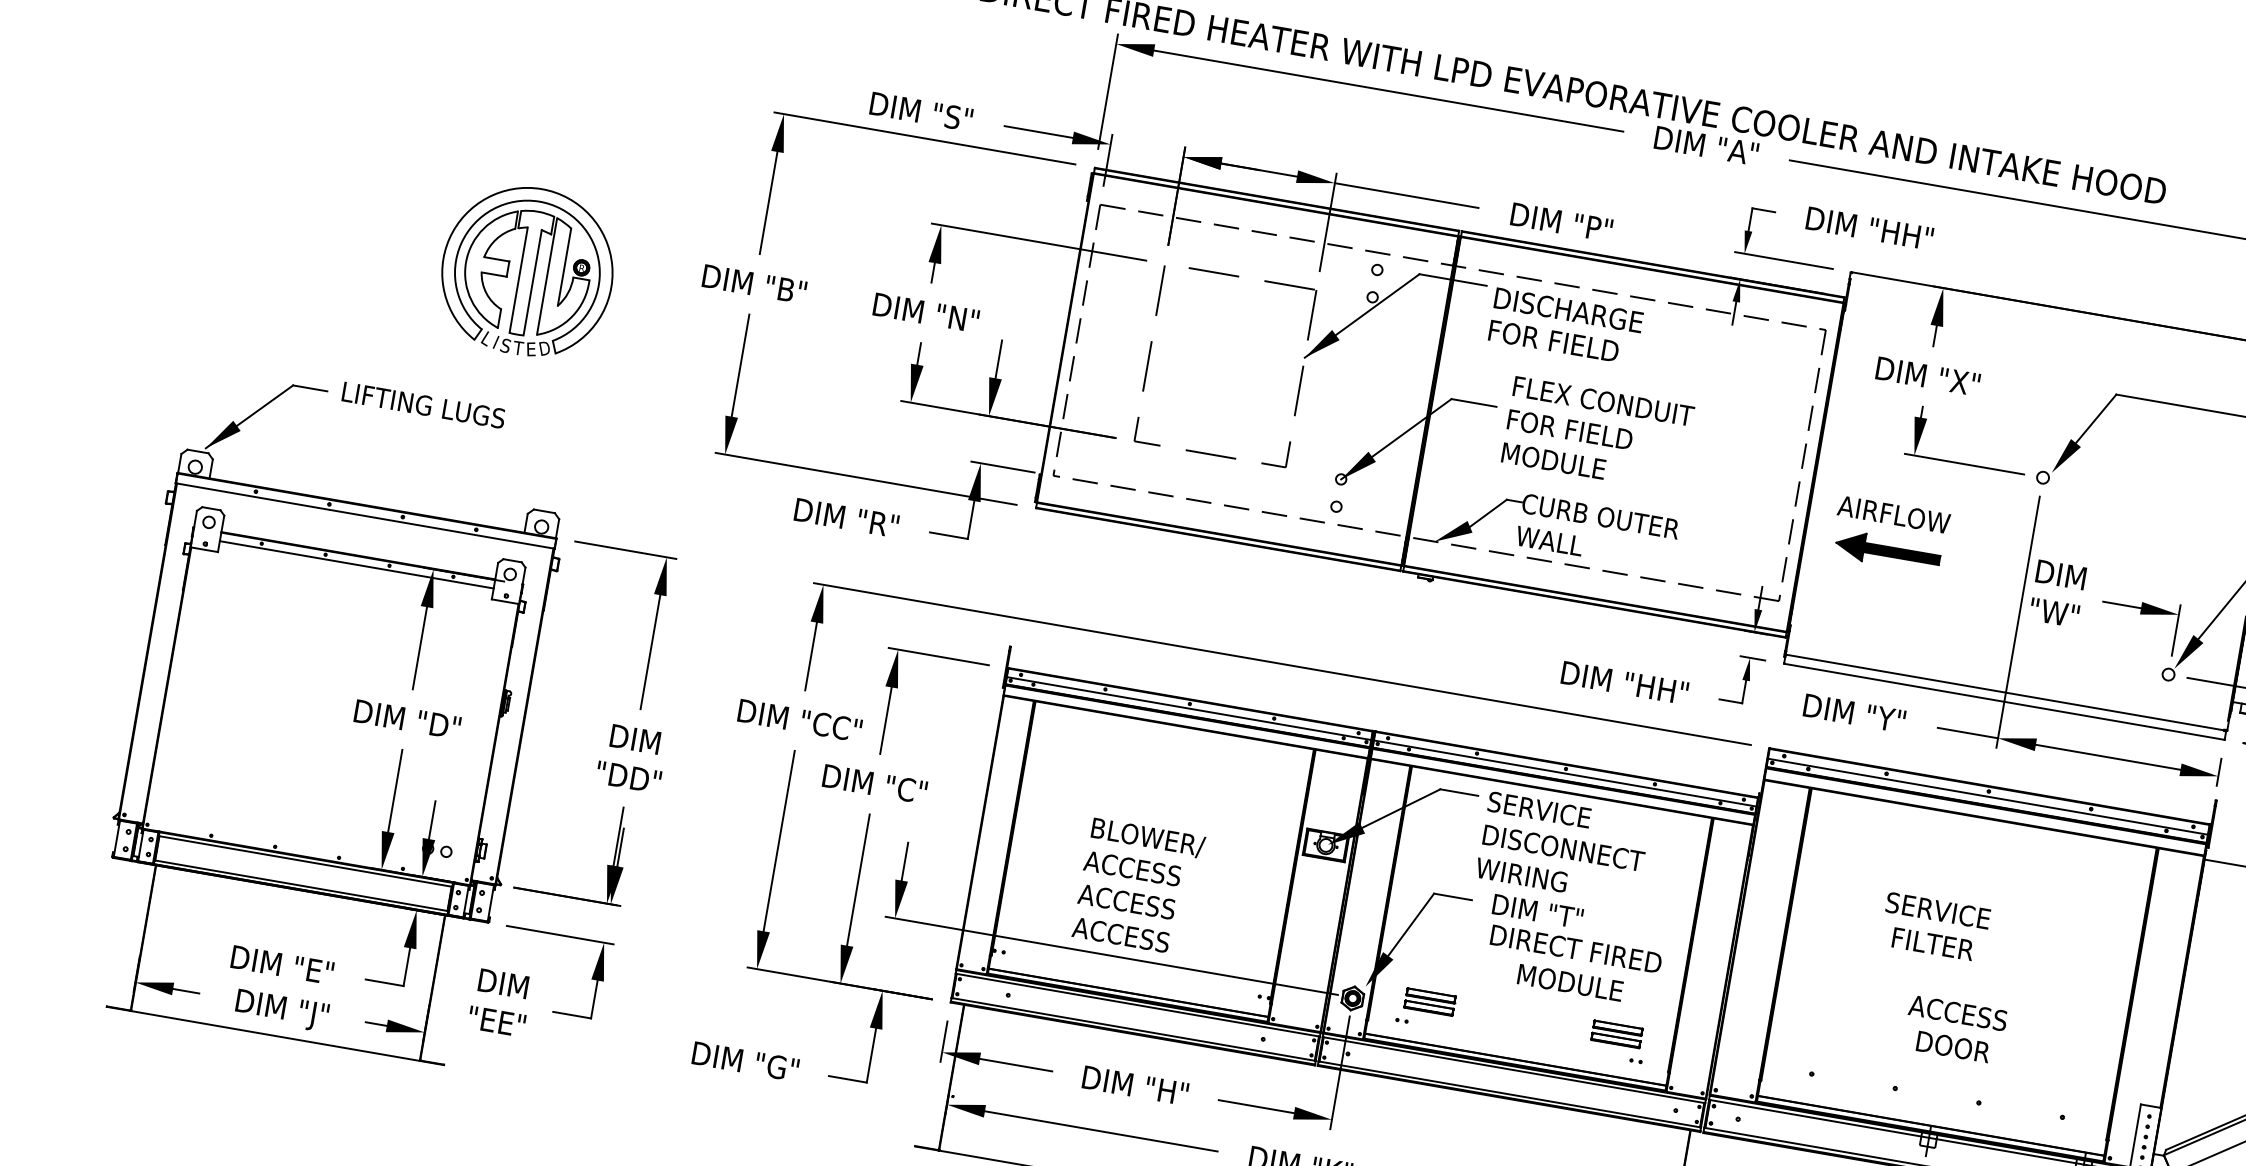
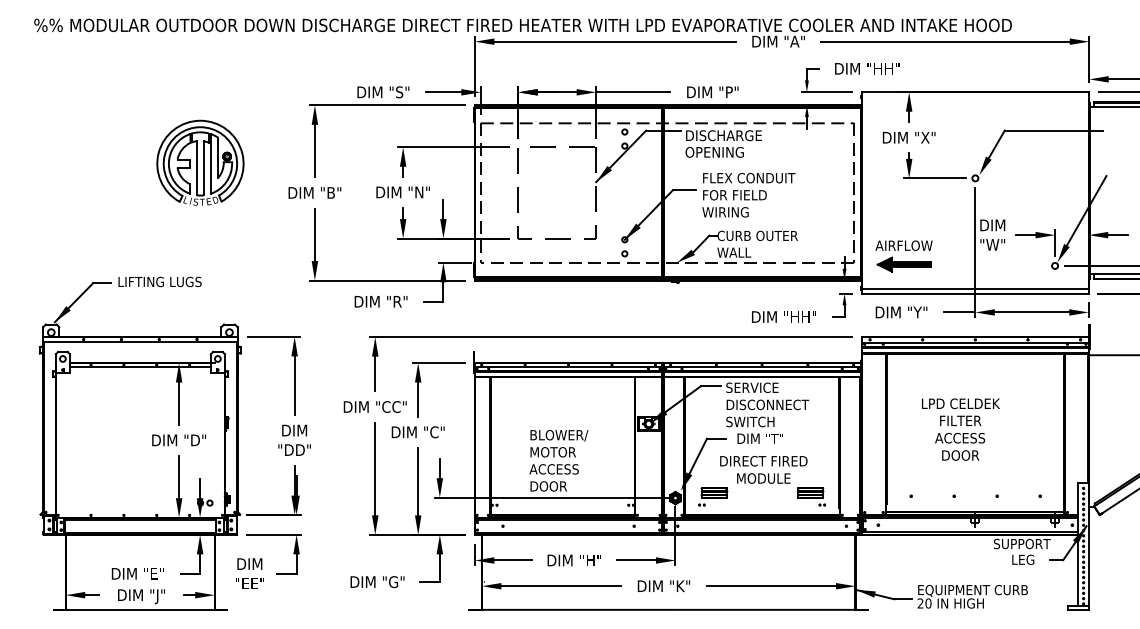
part: (527, 270) -> (200, 162), moved
text: (1552, 339) -> (718, 151), FOR FIELD -> OPENING
text: (1551, 461) -> (728, 212), MODULE -> WIRING
part: (1889, 535) -> (903, 256), moved
text: (1131, 868) -> (553, 452), ACCESS -> MOTOR
text: (1524, 874) -> (750, 421), WIRING -> SWITCH
text: (1938, 910) -> (960, 403), SERVICE -> LPD CELDEK
text: (1119, 934) -> (553, 486), ACCESS -> DOOR
text: (1572, 965) -> (763, 469), moved
text: (1956, 1029) -> (960, 446), moved

